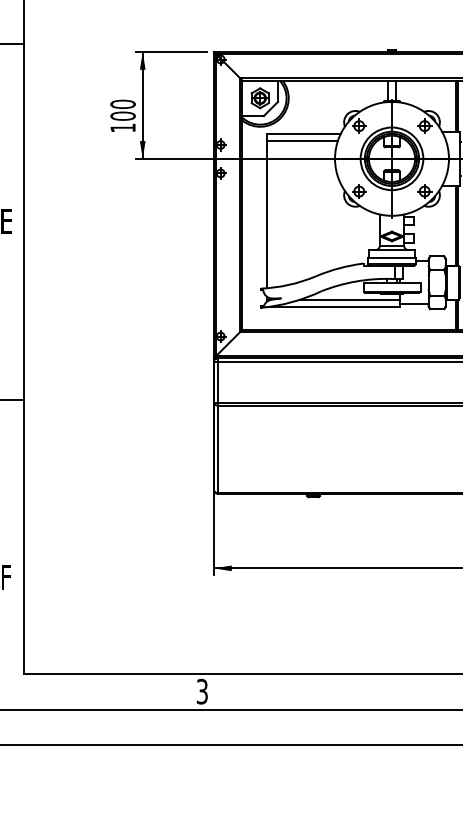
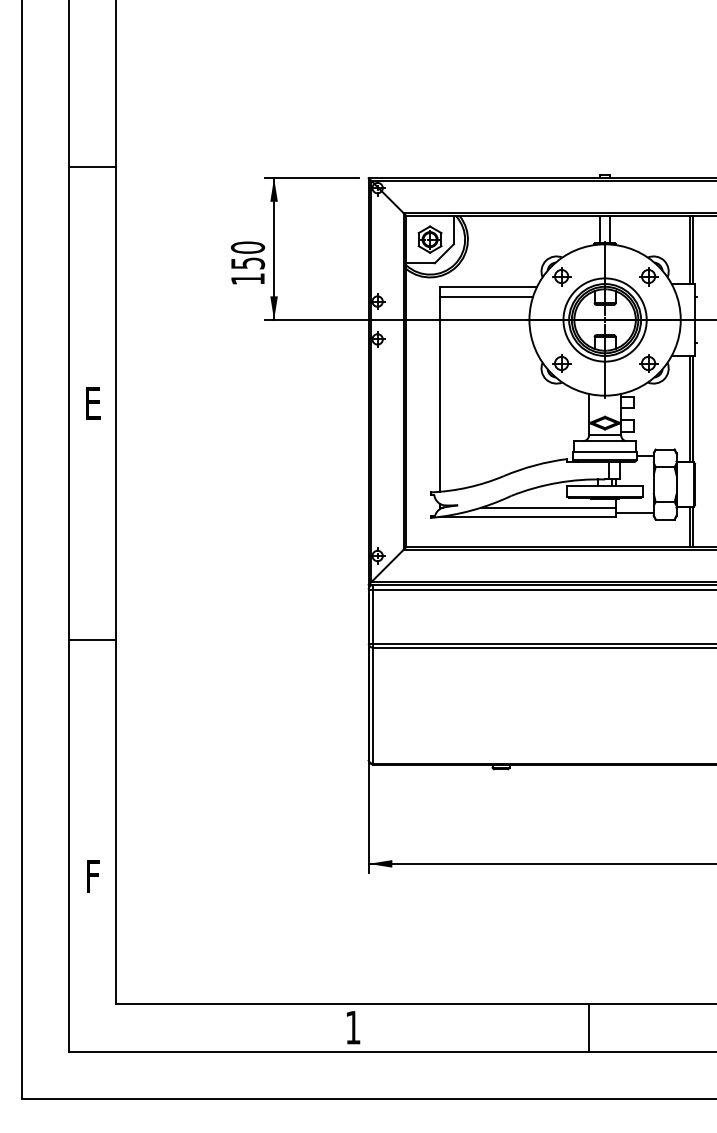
text: (122, 116) -> (247, 263), 100 -> 150
text: (201, 691) -> (352, 1027), 3 -> 1
line: (380, 691) -> (589, 1027), added

